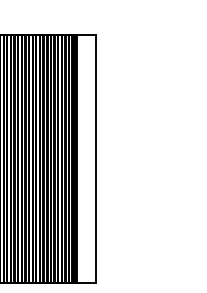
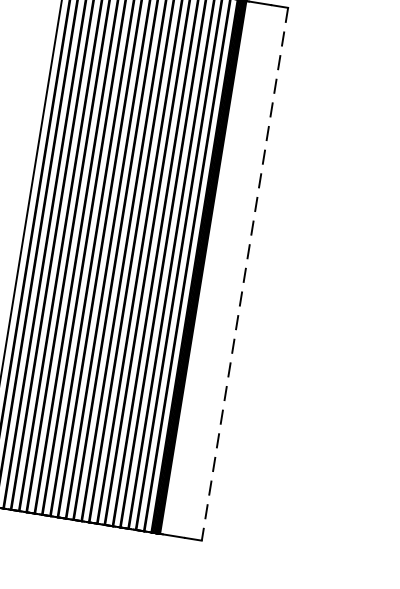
line: (95, 159) -> (243, 275), solid -> dashed

